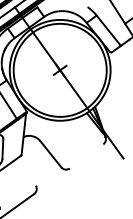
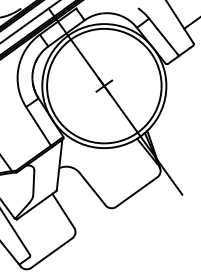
line: (86, 155) -> (136, 191), added
line: (27, 171) -> (63, 210), added

